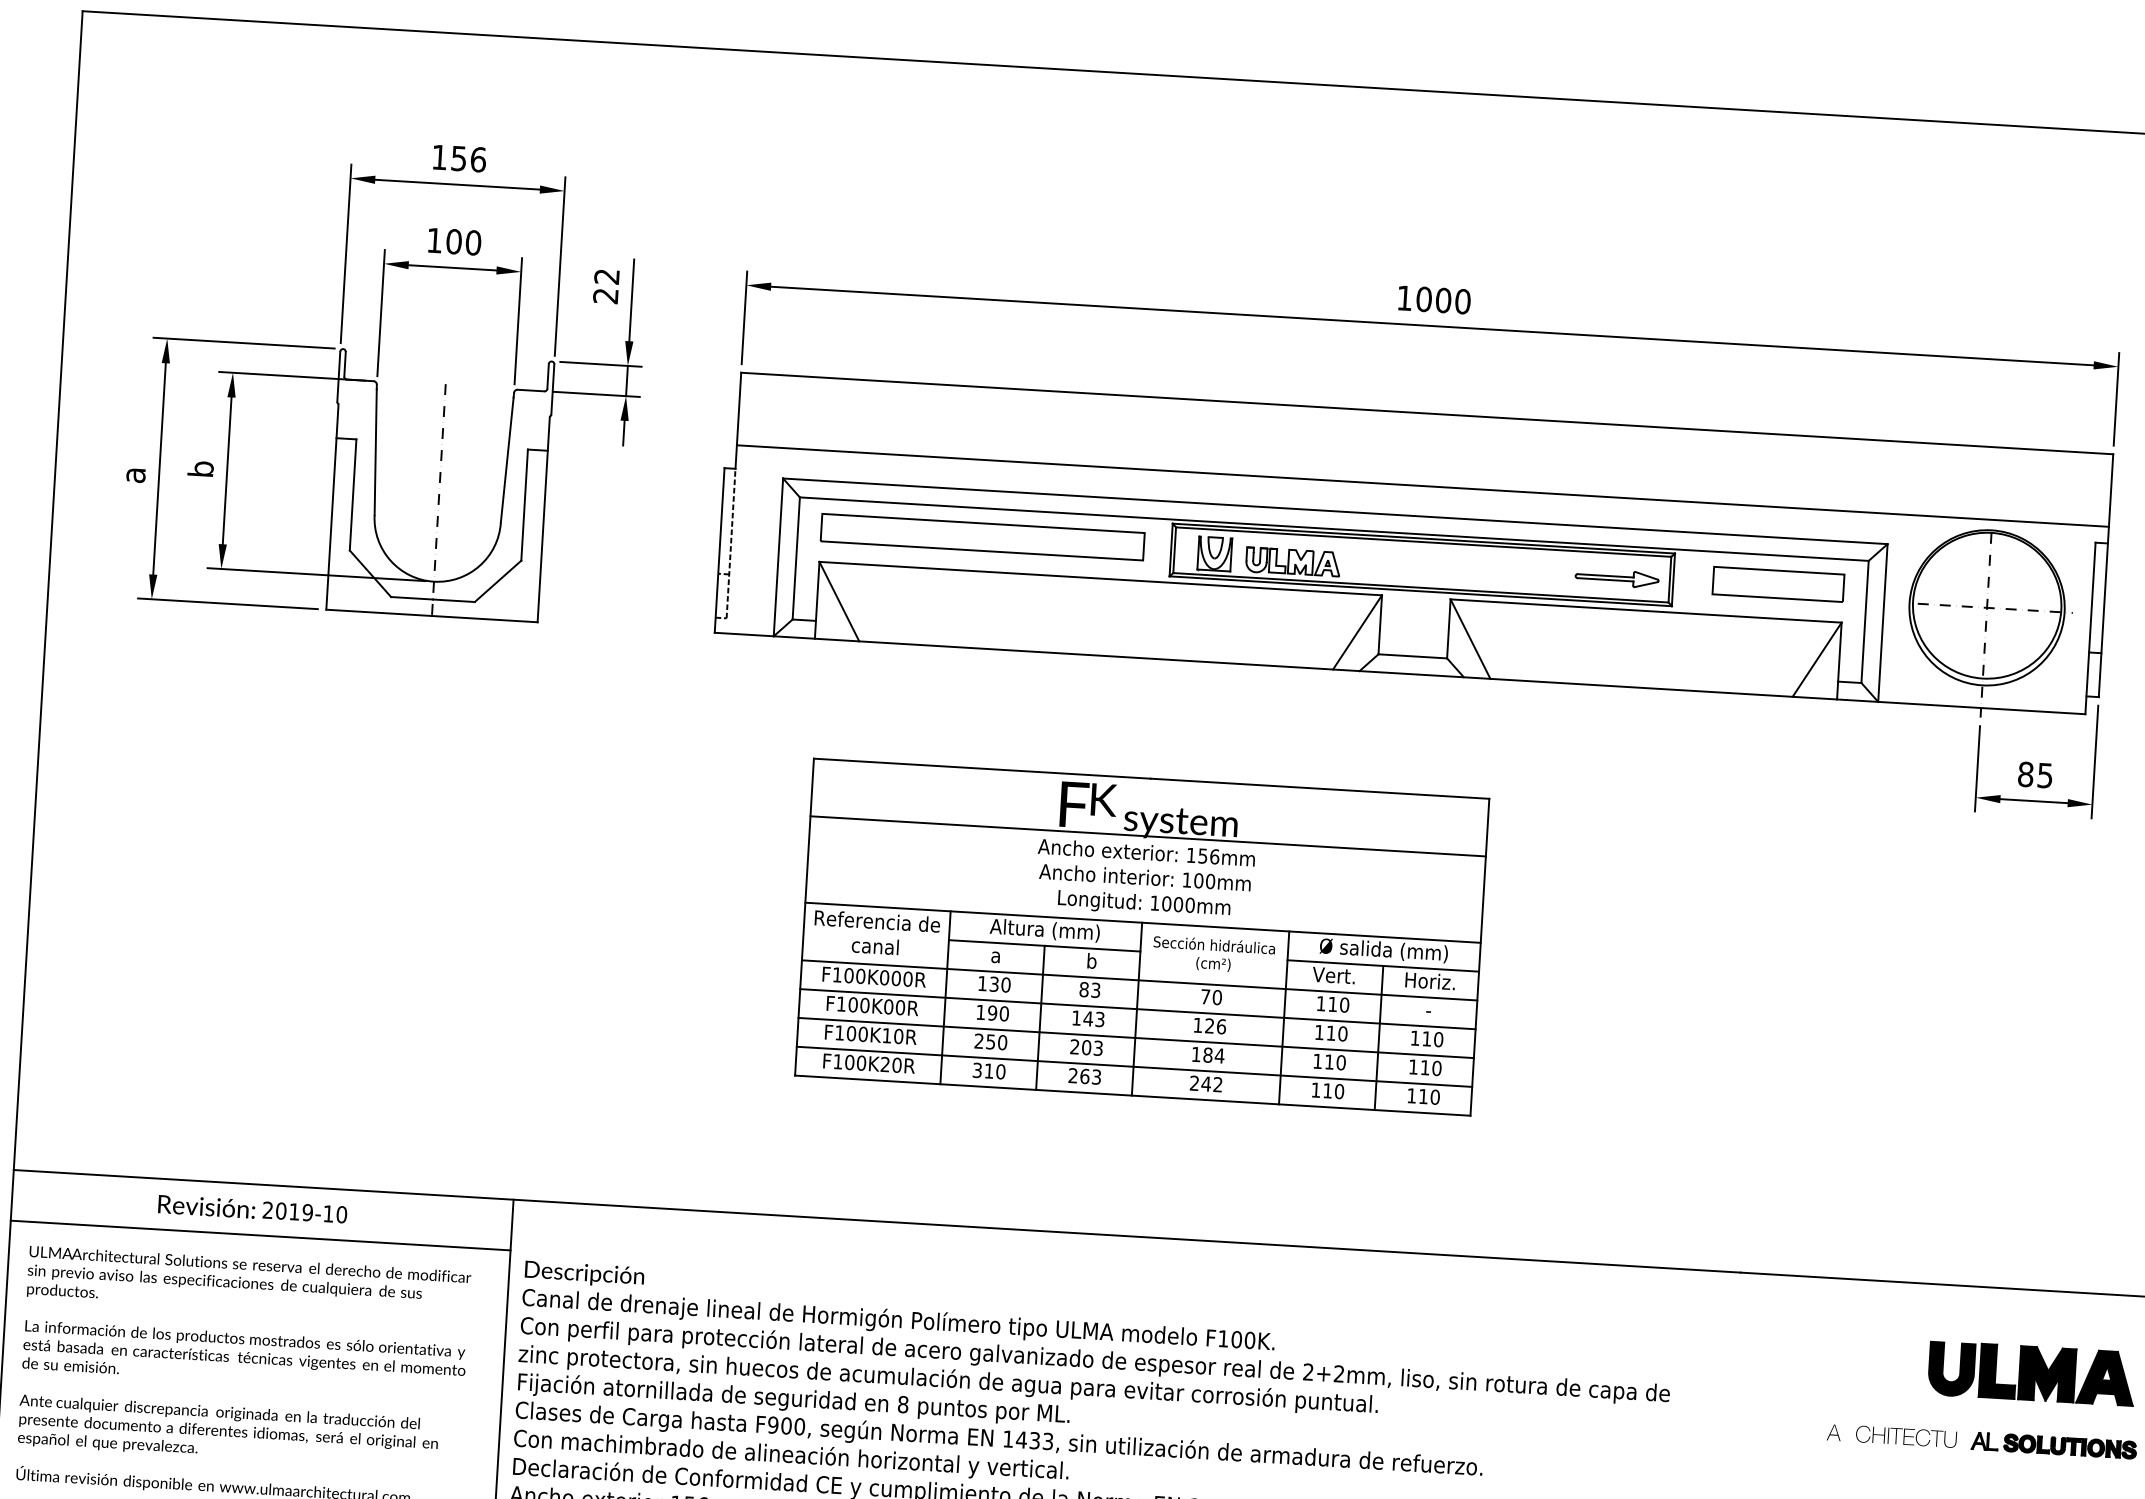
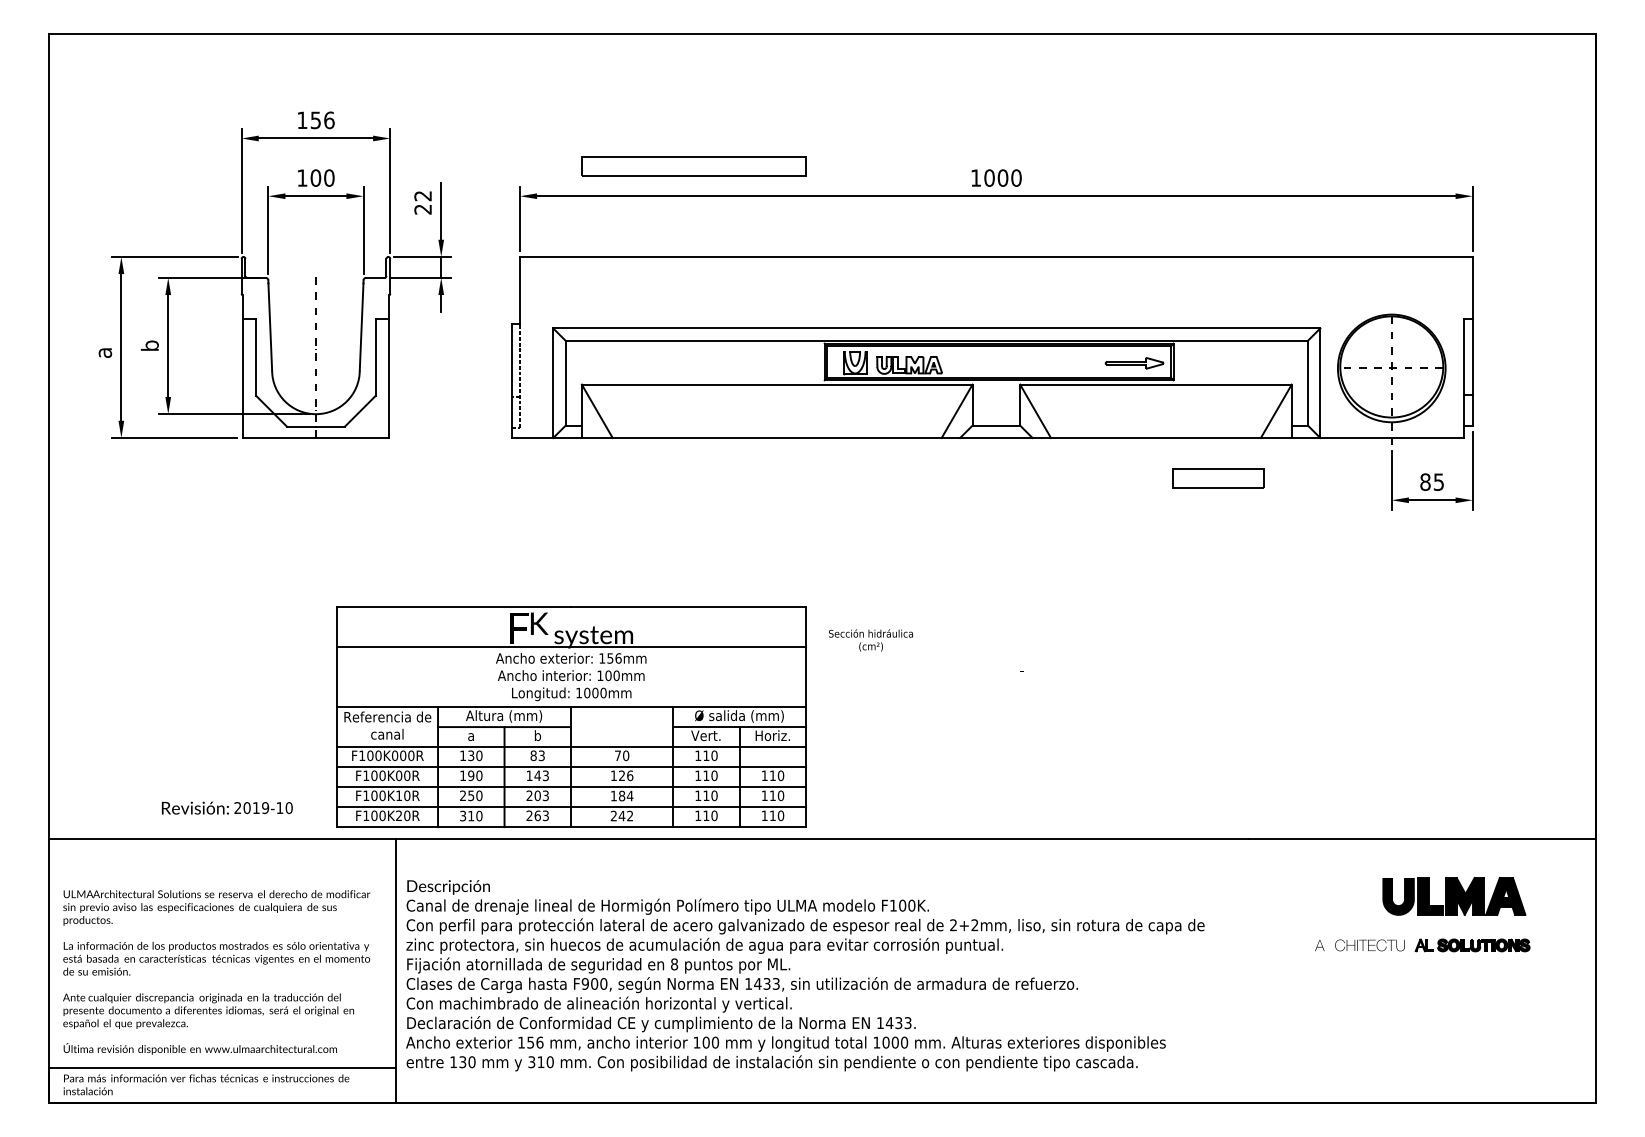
line: (1421, 486) -> (995, 307), removed
part: (982, 536) -> (693, 166), moved
part: (1778, 583) -> (1218, 478), moved
part: (1142, 936) -> (571, 716), moved
text: (253, 1208) -> (227, 807), moved
line: (260, 1235) -> (222, 873), removed

